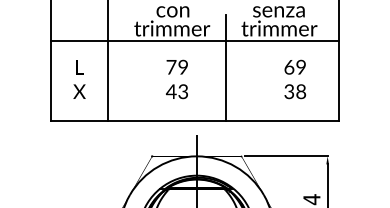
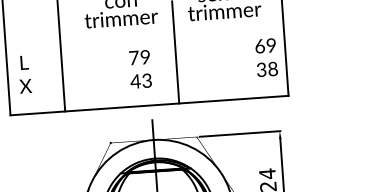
line: (194, 41) -> (143, 29), removed
text: (79, 79) -> (24, 74), moved
text: (176, 79) -> (139, 69), moved
text: (295, 79) -> (266, 57), moved

